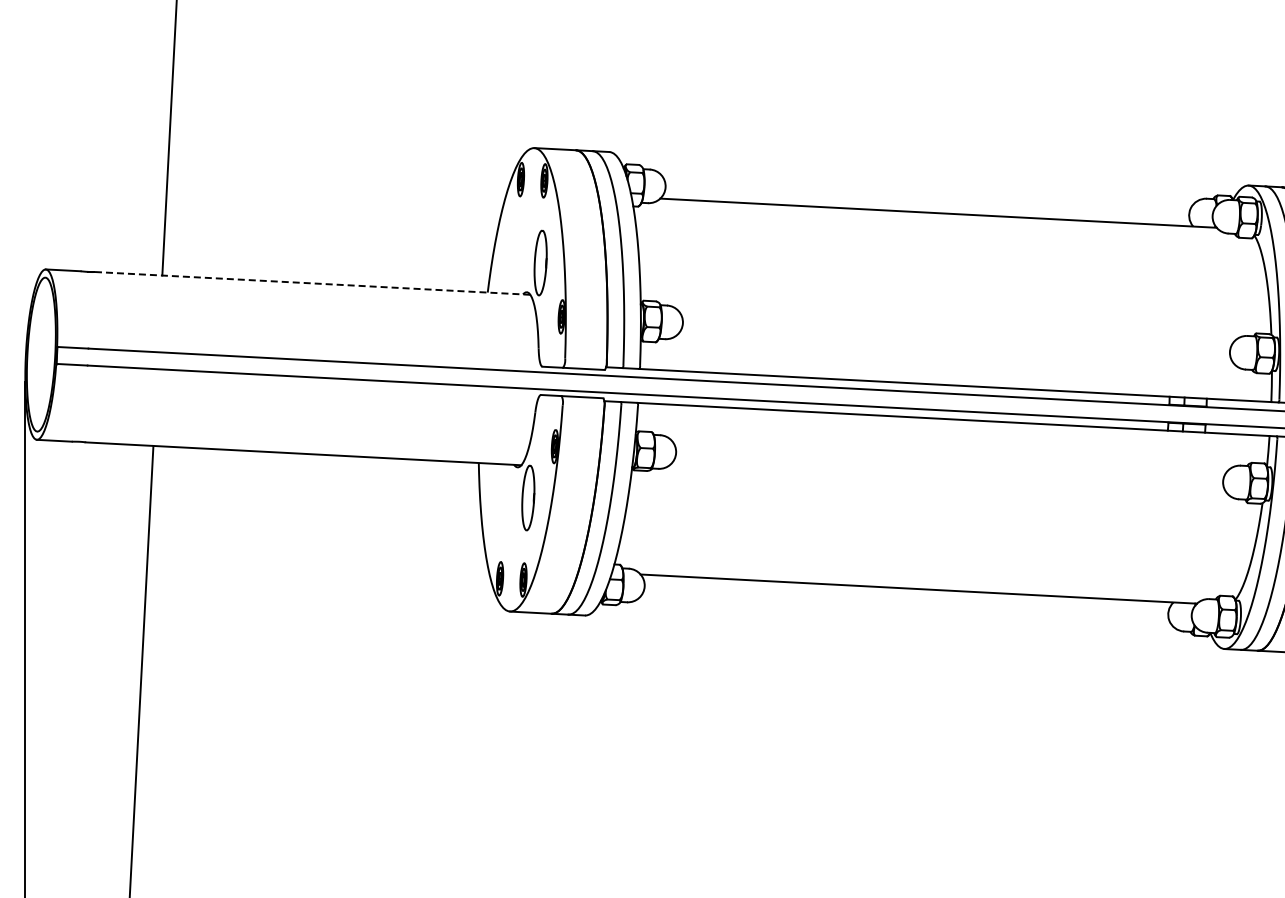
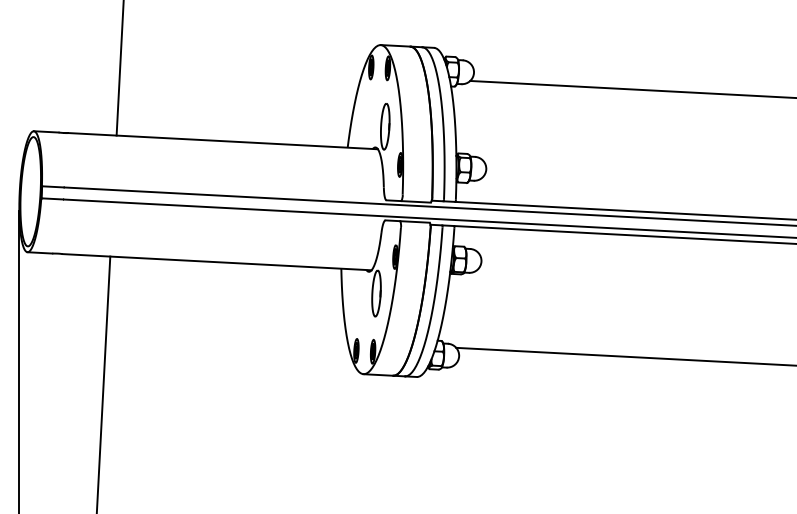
line: (311, 283) -> (222, 141), dashed -> solid

